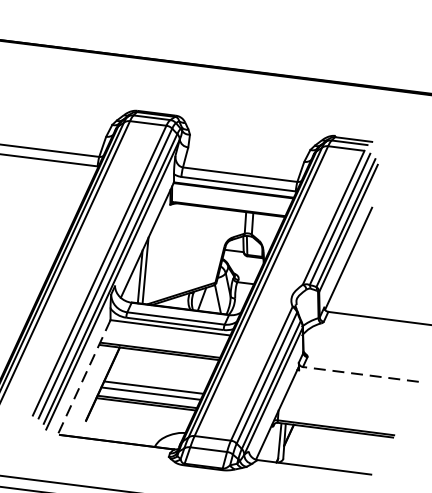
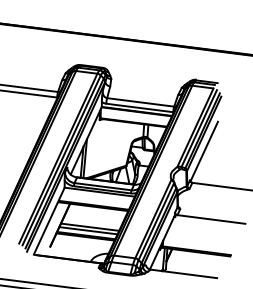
line: (359, 374) -> (210, 219), dashed -> solid
line: (84, 377) -> (49, 221), dashed -> solid

